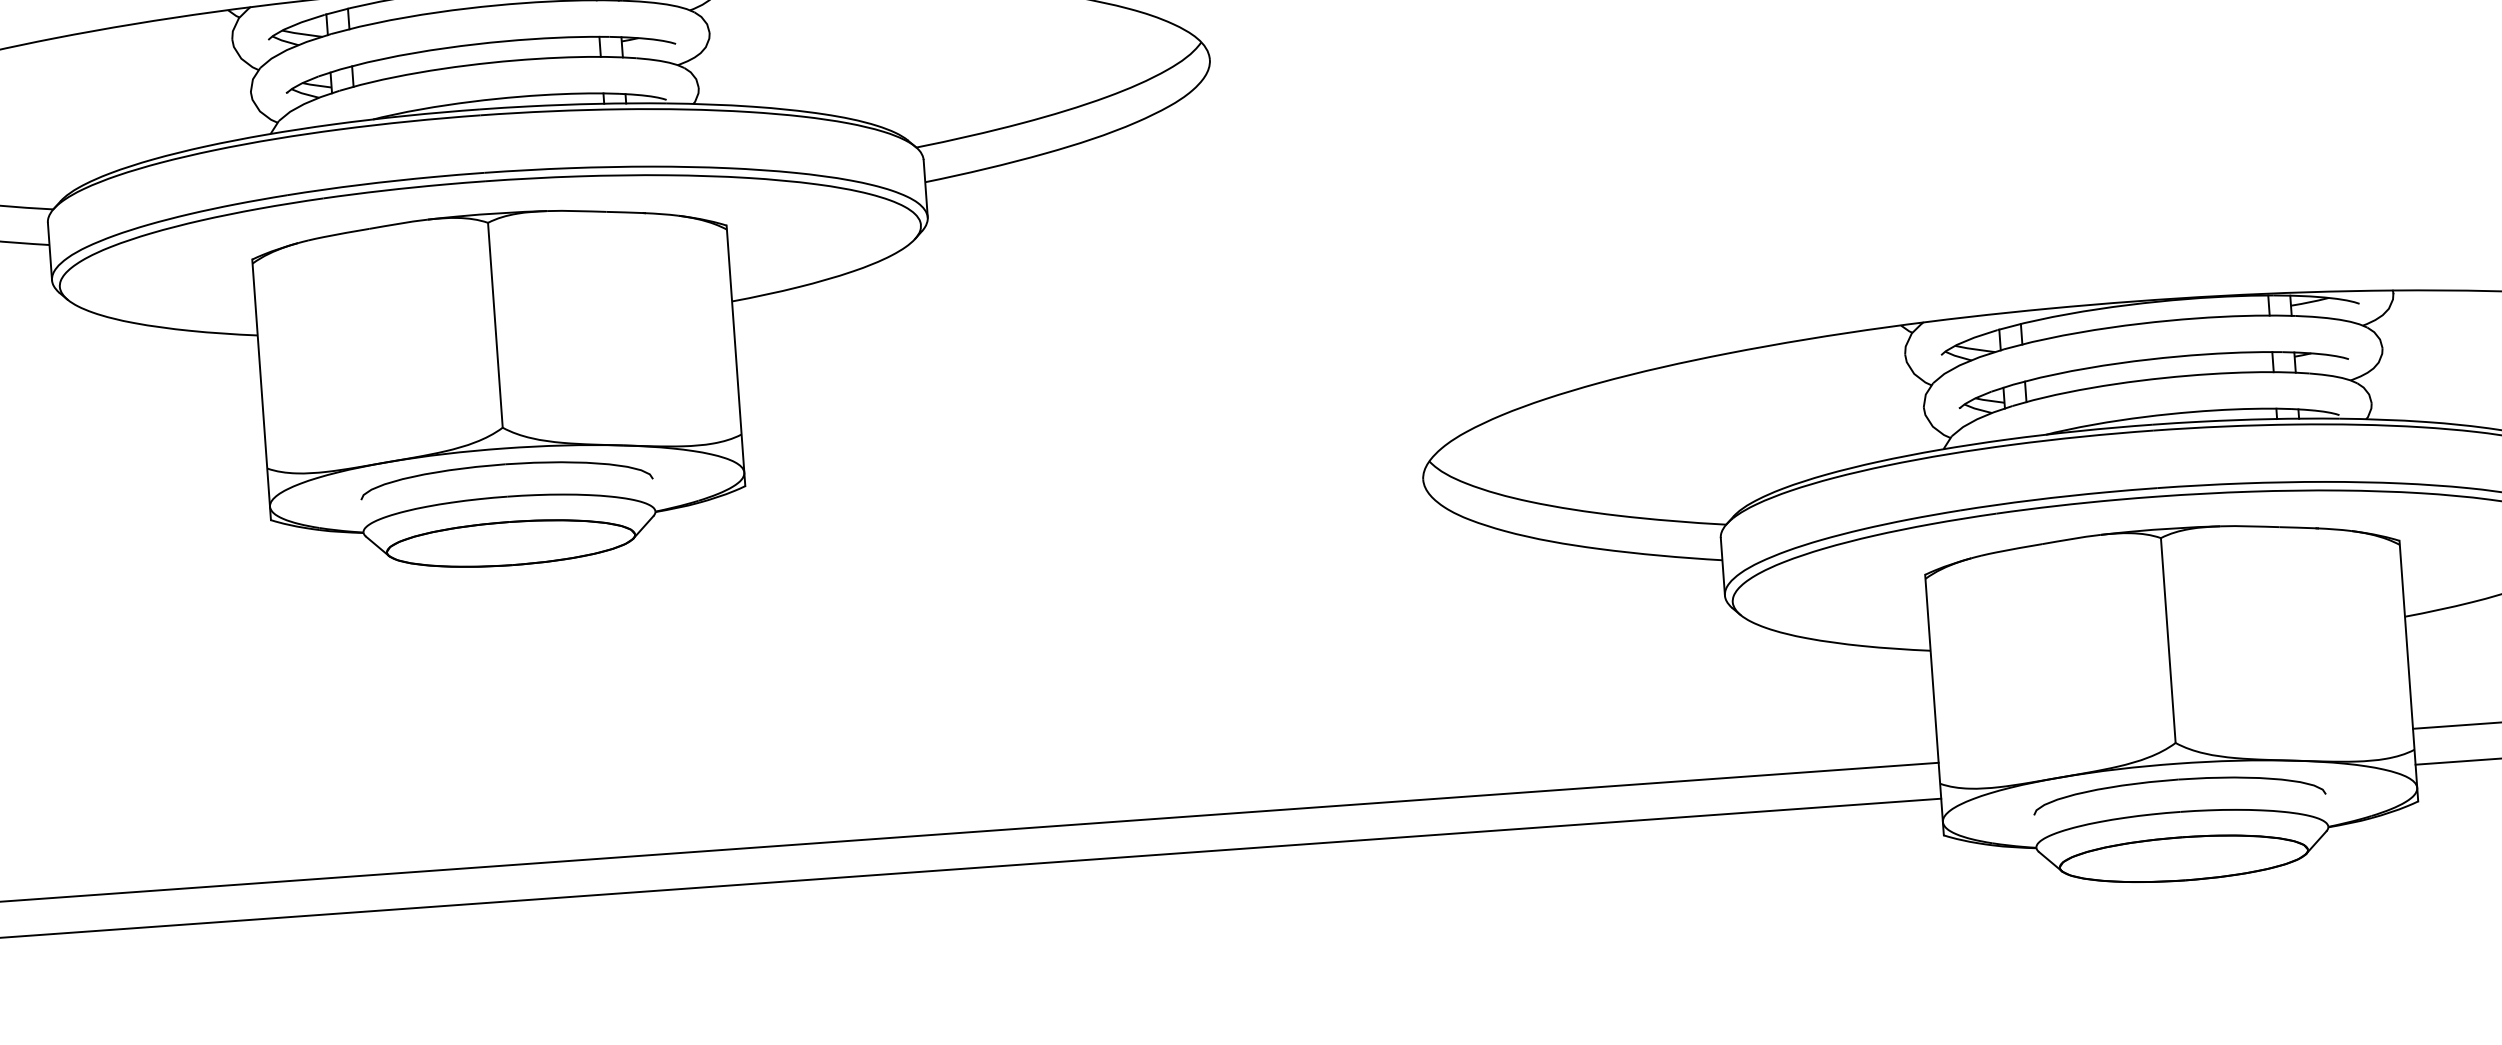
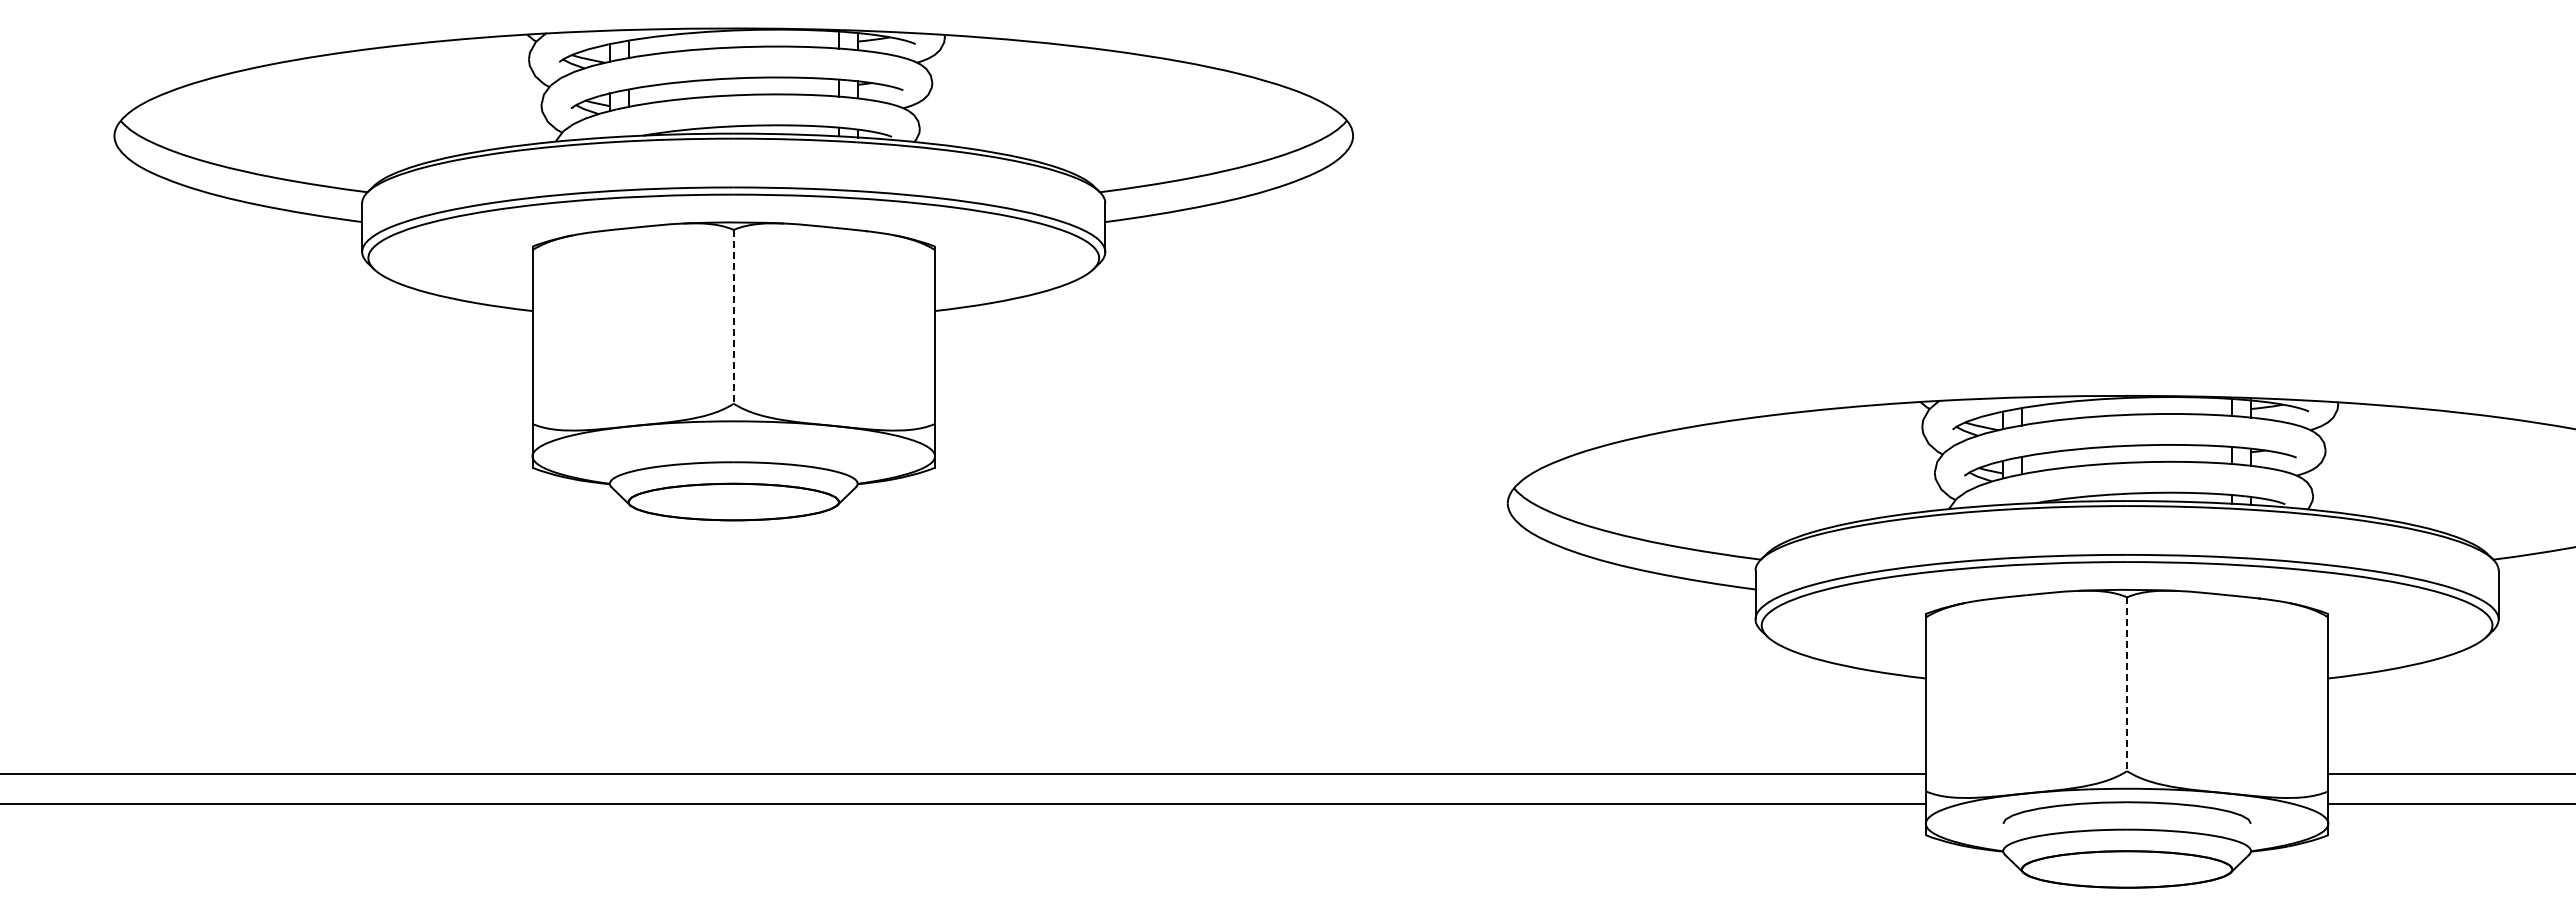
line: (495, 324) -> (733, 316), solid -> dashed
part: (505, 465) -> (733, 435), removed
line: (2168, 640) -> (2127, 684), solid -> dashed

